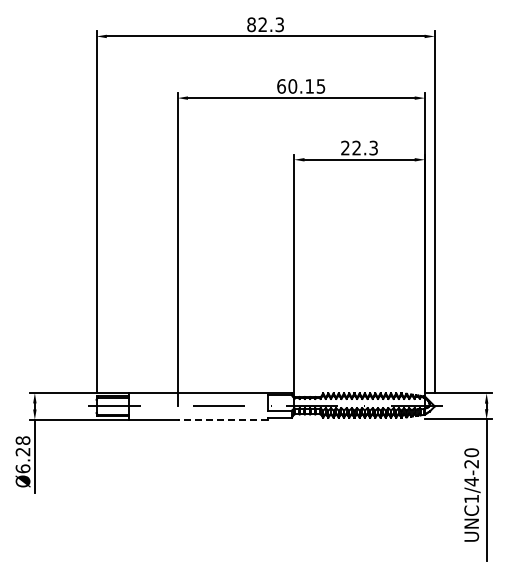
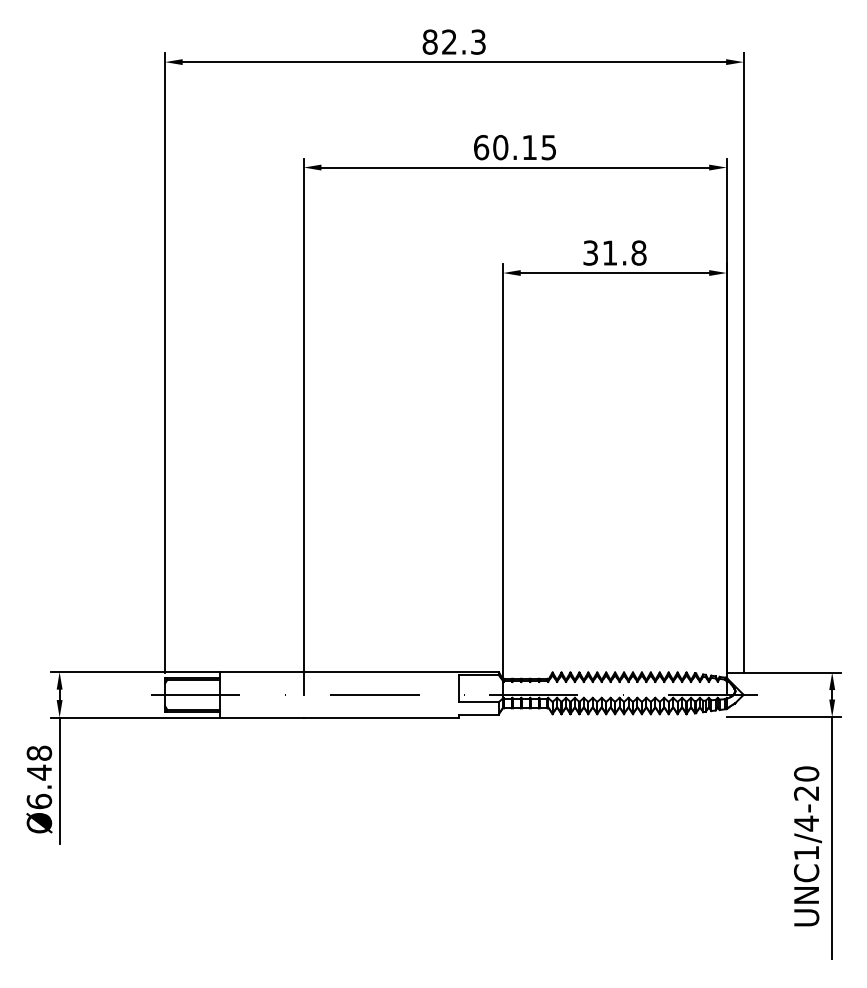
text: (359, 147) -> (614, 252), 22.3 -> 31.8
line: (222, 419) -> (380, 717), dashed -> solid
text: (22, 451) -> (38, 771), Ø6.28 -> Ø6.48

